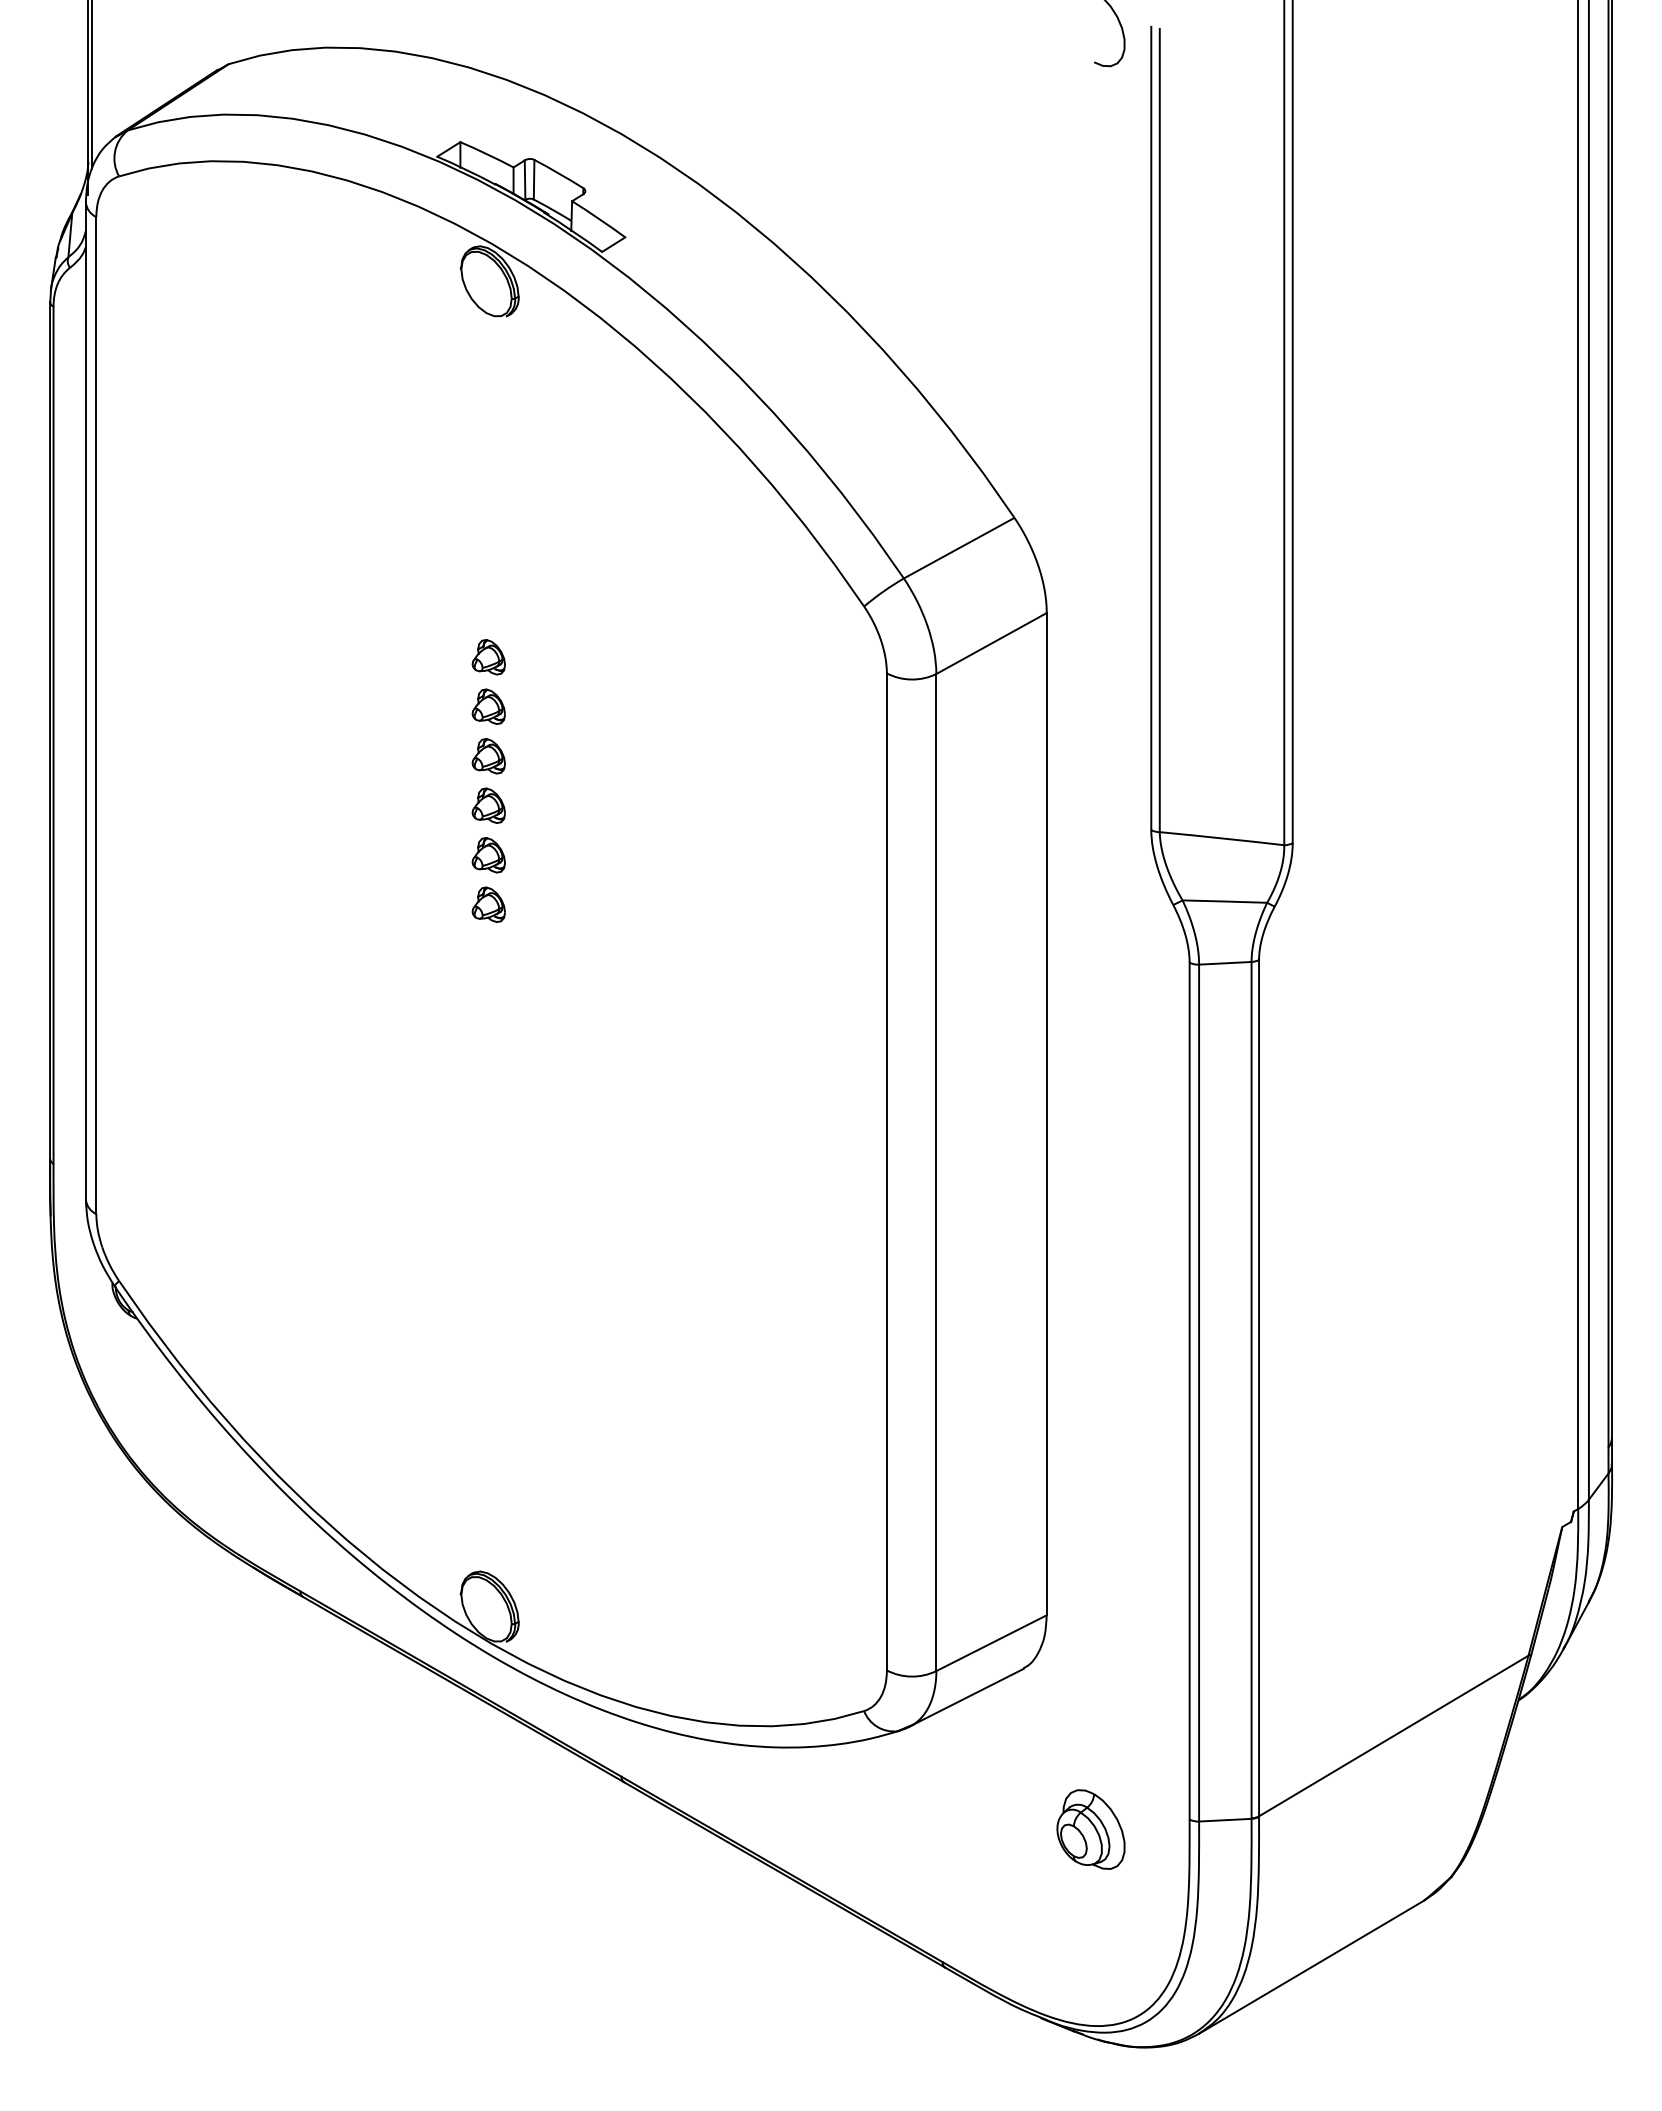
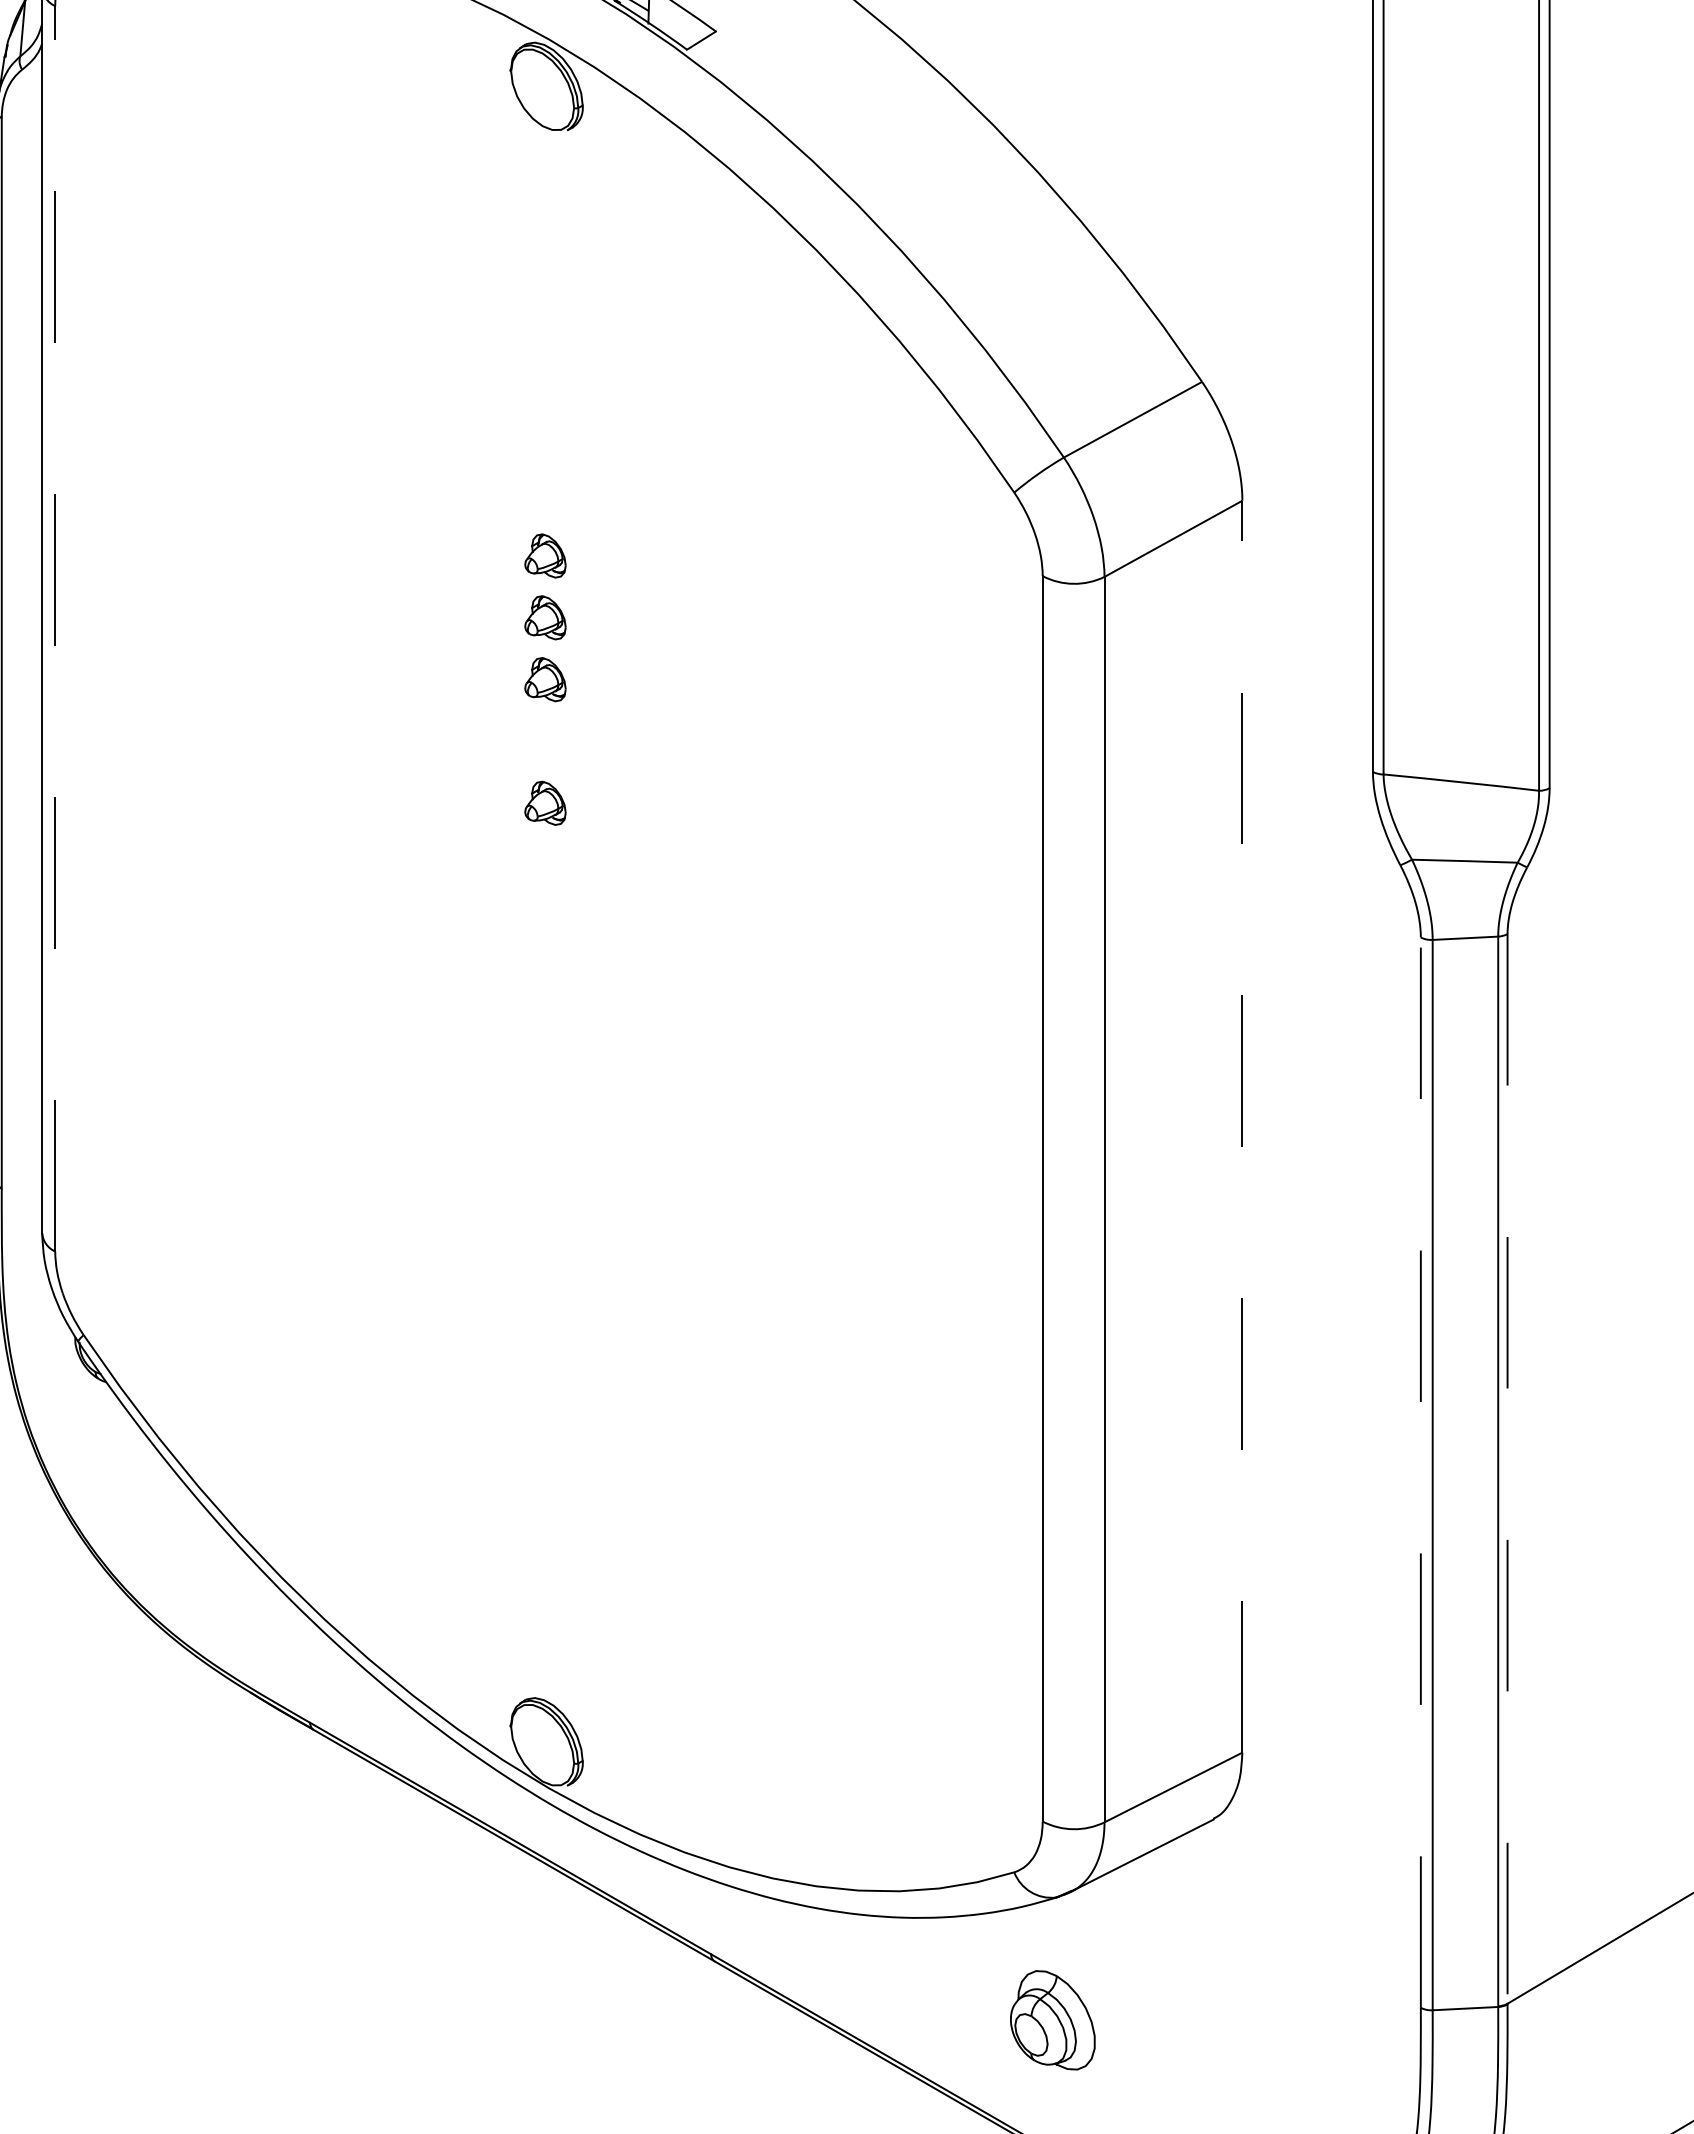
line: (96, 715) -> (55, 628), solid -> dashed
part: (488, 805) -> (545, 741), removed
part: (488, 904) -> (545, 864), removed
line: (1046, 1113) -> (1242, 1125), solid -> dashed
line: (1259, 1388) -> (1508, 1469), solid -> dashed
line: (1189, 1390) -> (1420, 1471), solid -> dashed
part: (1090, 1829) -> (1052, 2020), moved

